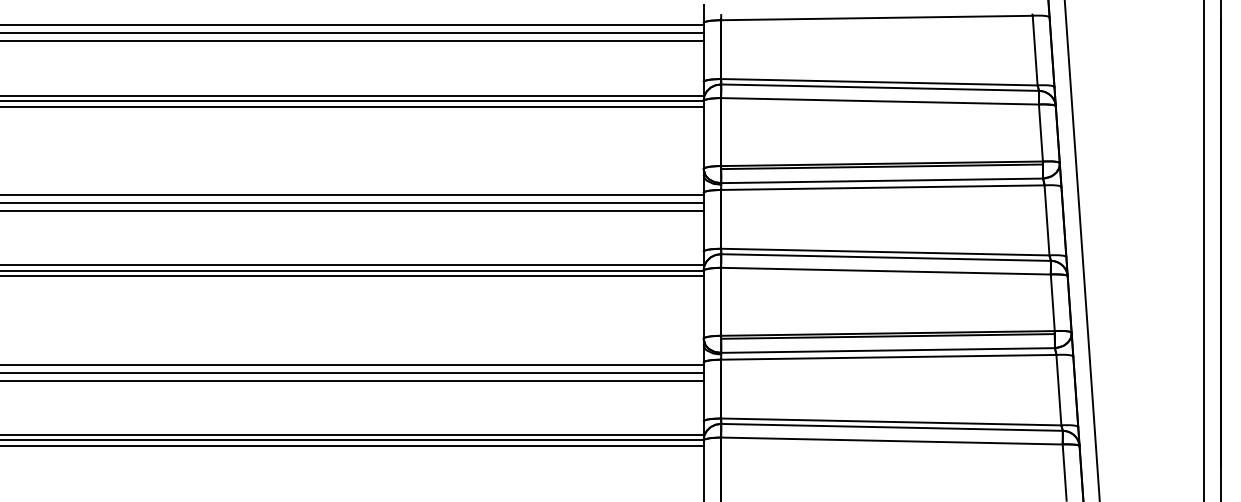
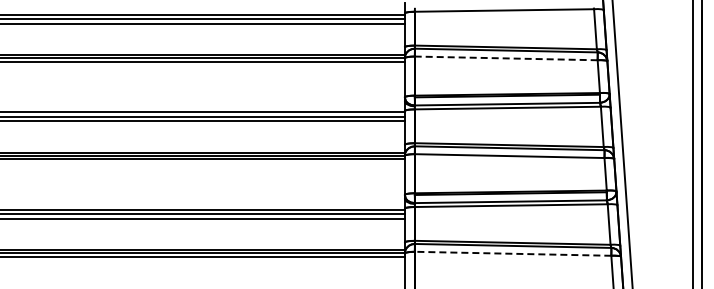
line: (878, 101) -> (505, 58), solid -> dashed
line: (890, 440) -> (512, 253), solid -> dashed

